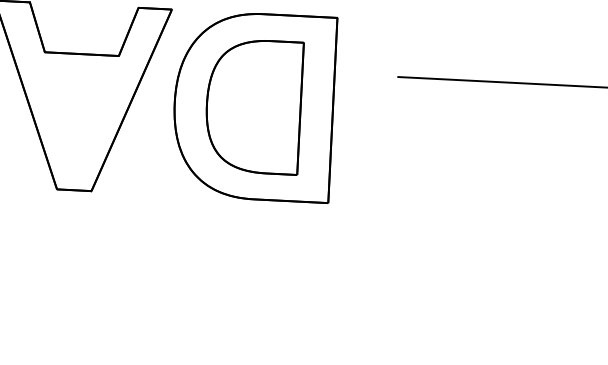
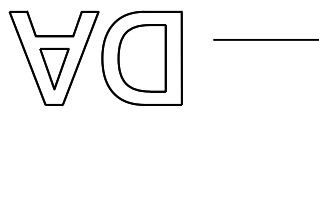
part: (78, 119) -> (54, 69), added

